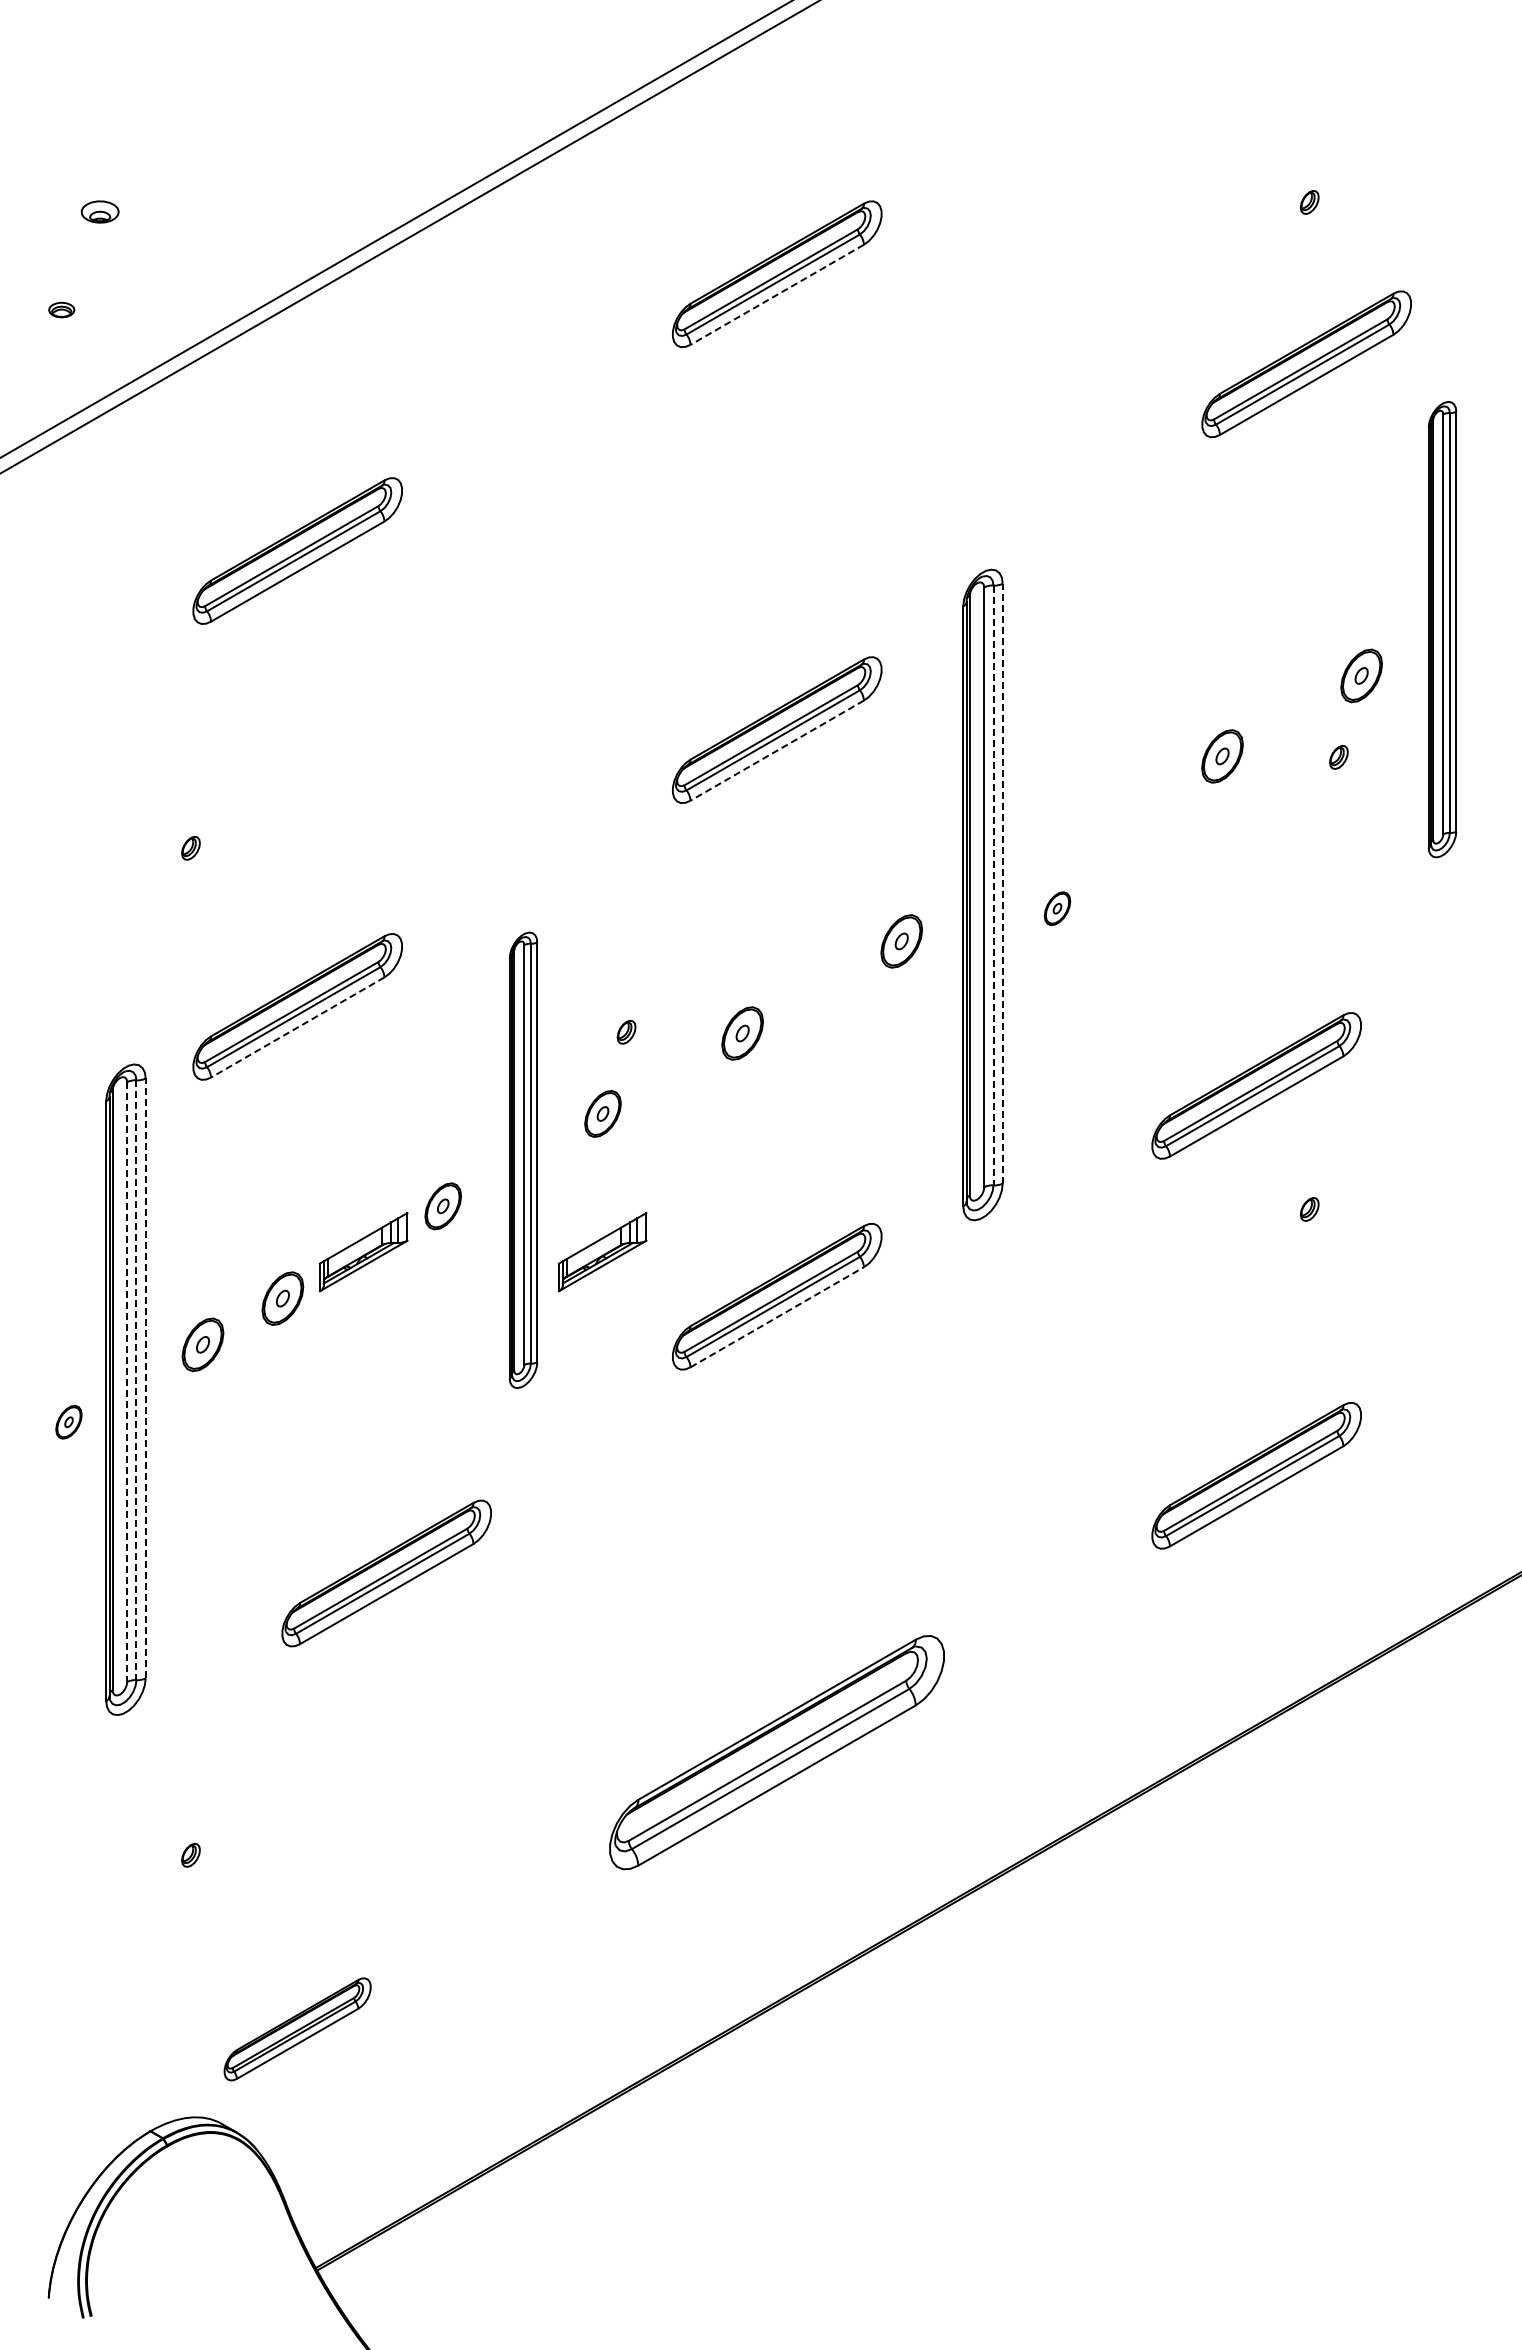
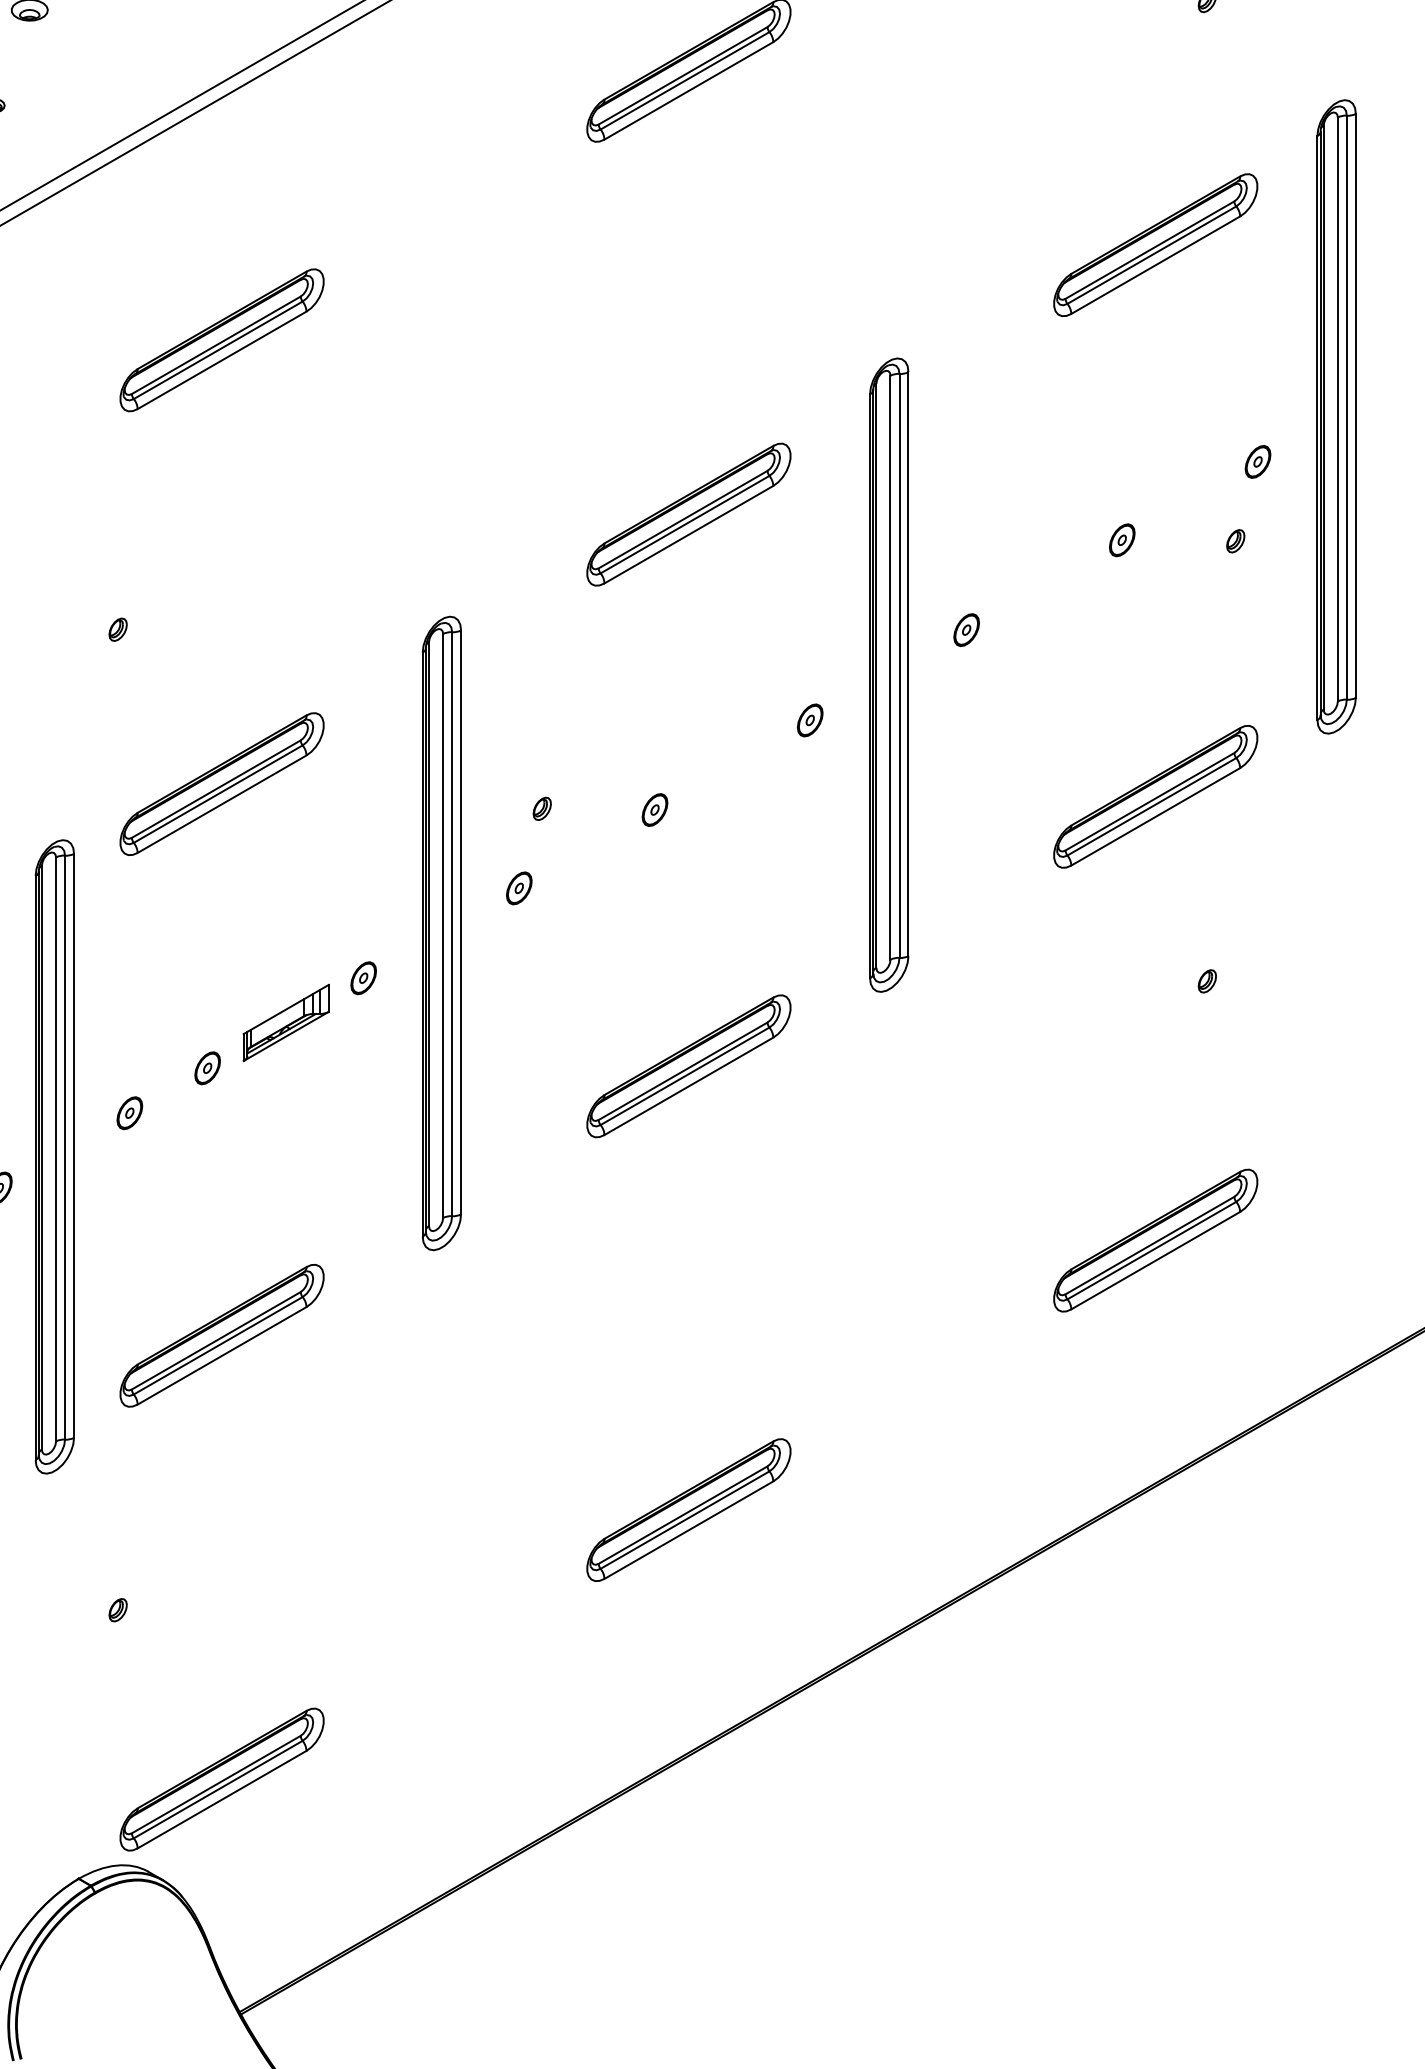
line: (776, 295) -> (688, 91), dashed -> solid
part: (1306, 364) -> (1155, 245), moved
part: (1442, 629) -> (1336, 416), size x1.43
part: (1361, 675) -> (1257, 461), size x0.62
line: (776, 750) -> (688, 534), dashed -> solid
part: (1221, 756) -> (1121, 540), size x0.62
line: (1002, 883) -> (908, 664), dashed -> solid
line: (993, 885) -> (899, 665), dashed -> solid
part: (1057, 908) -> (966, 629), moved
part: (901, 941) -> (809, 720), size x0.62
line: (297, 1027) -> (221, 804), dashed -> solid
part: (741, 1033) -> (654, 810), size x0.62
part: (1256, 1085) -> (1155, 796), moved
part: (602, 1113) -> (518, 887), size x0.71
part: (523, 1160) -> (441, 933), size x1.43
part: (442, 1205) -> (363, 977), size x0.71
part: (602, 1252) -> (518, 1023), removed
part: (282, 1298) -> (207, 1068), size x0.62
line: (777, 1317) -> (689, 1086), dashed -> solid
part: (202, 1344) -> (129, 1112), size x0.62
line: (145, 1378) -> (73, 1145), dashed -> solid
line: (136, 1380) -> (65, 1147), dashed -> solid
line: (127, 1382) -> (56, 1149), dashed -> solid
part: (386, 1573) -> (221, 1335), moved
part: (777, 1752) -> (689, 1510), size x0.62
part: (297, 2029) -> (221, 1779), size x1.43

